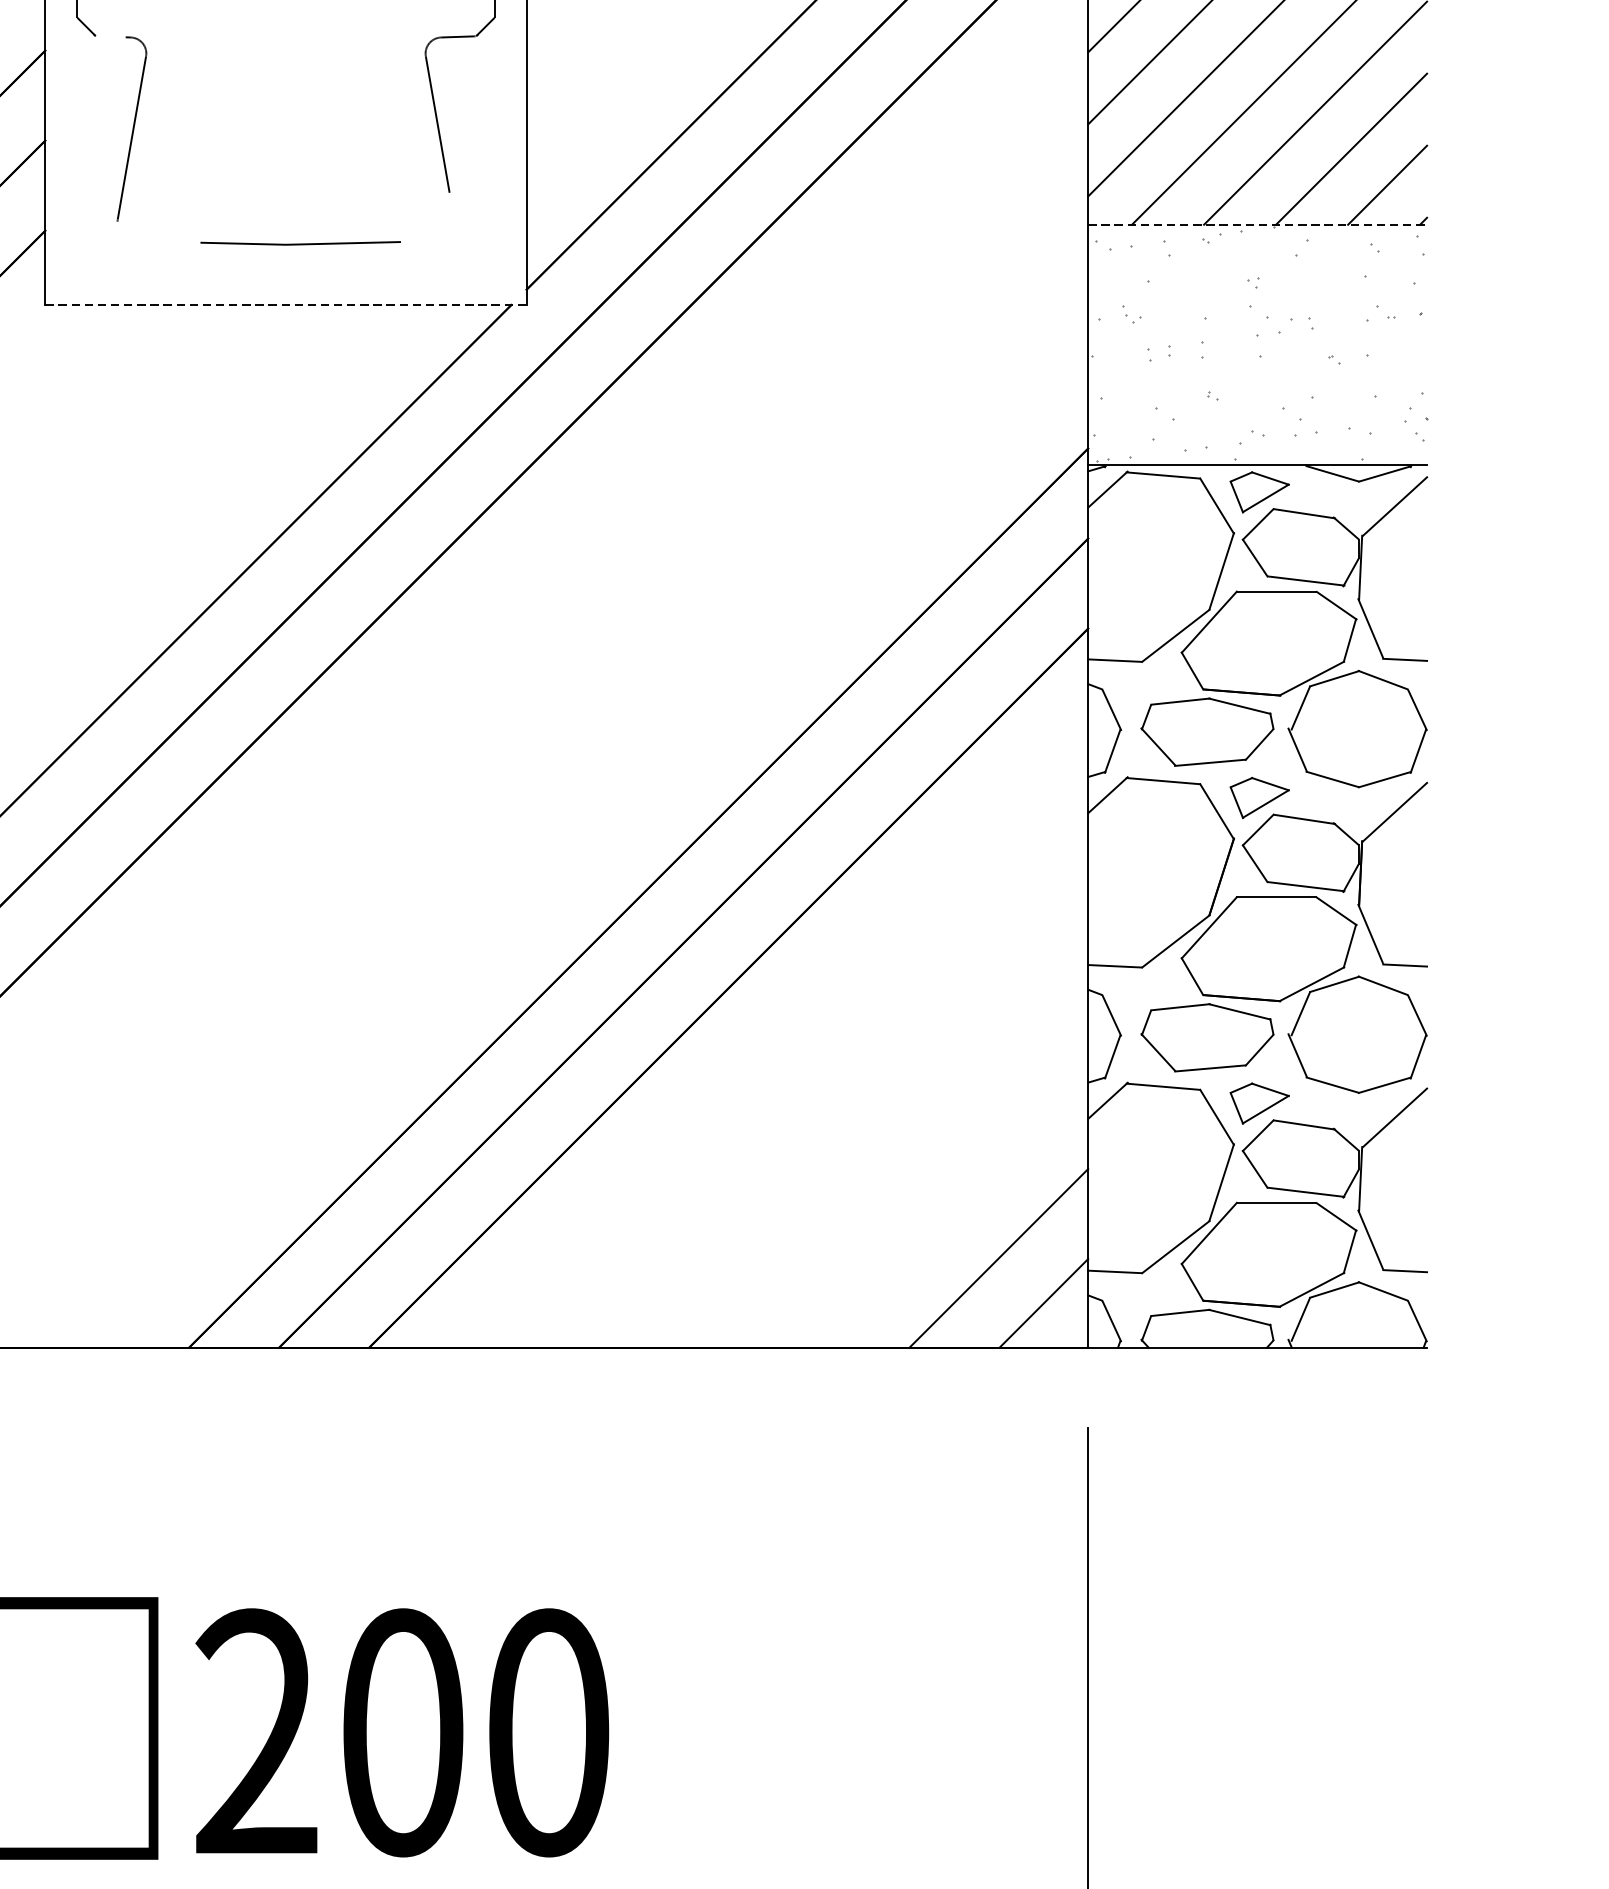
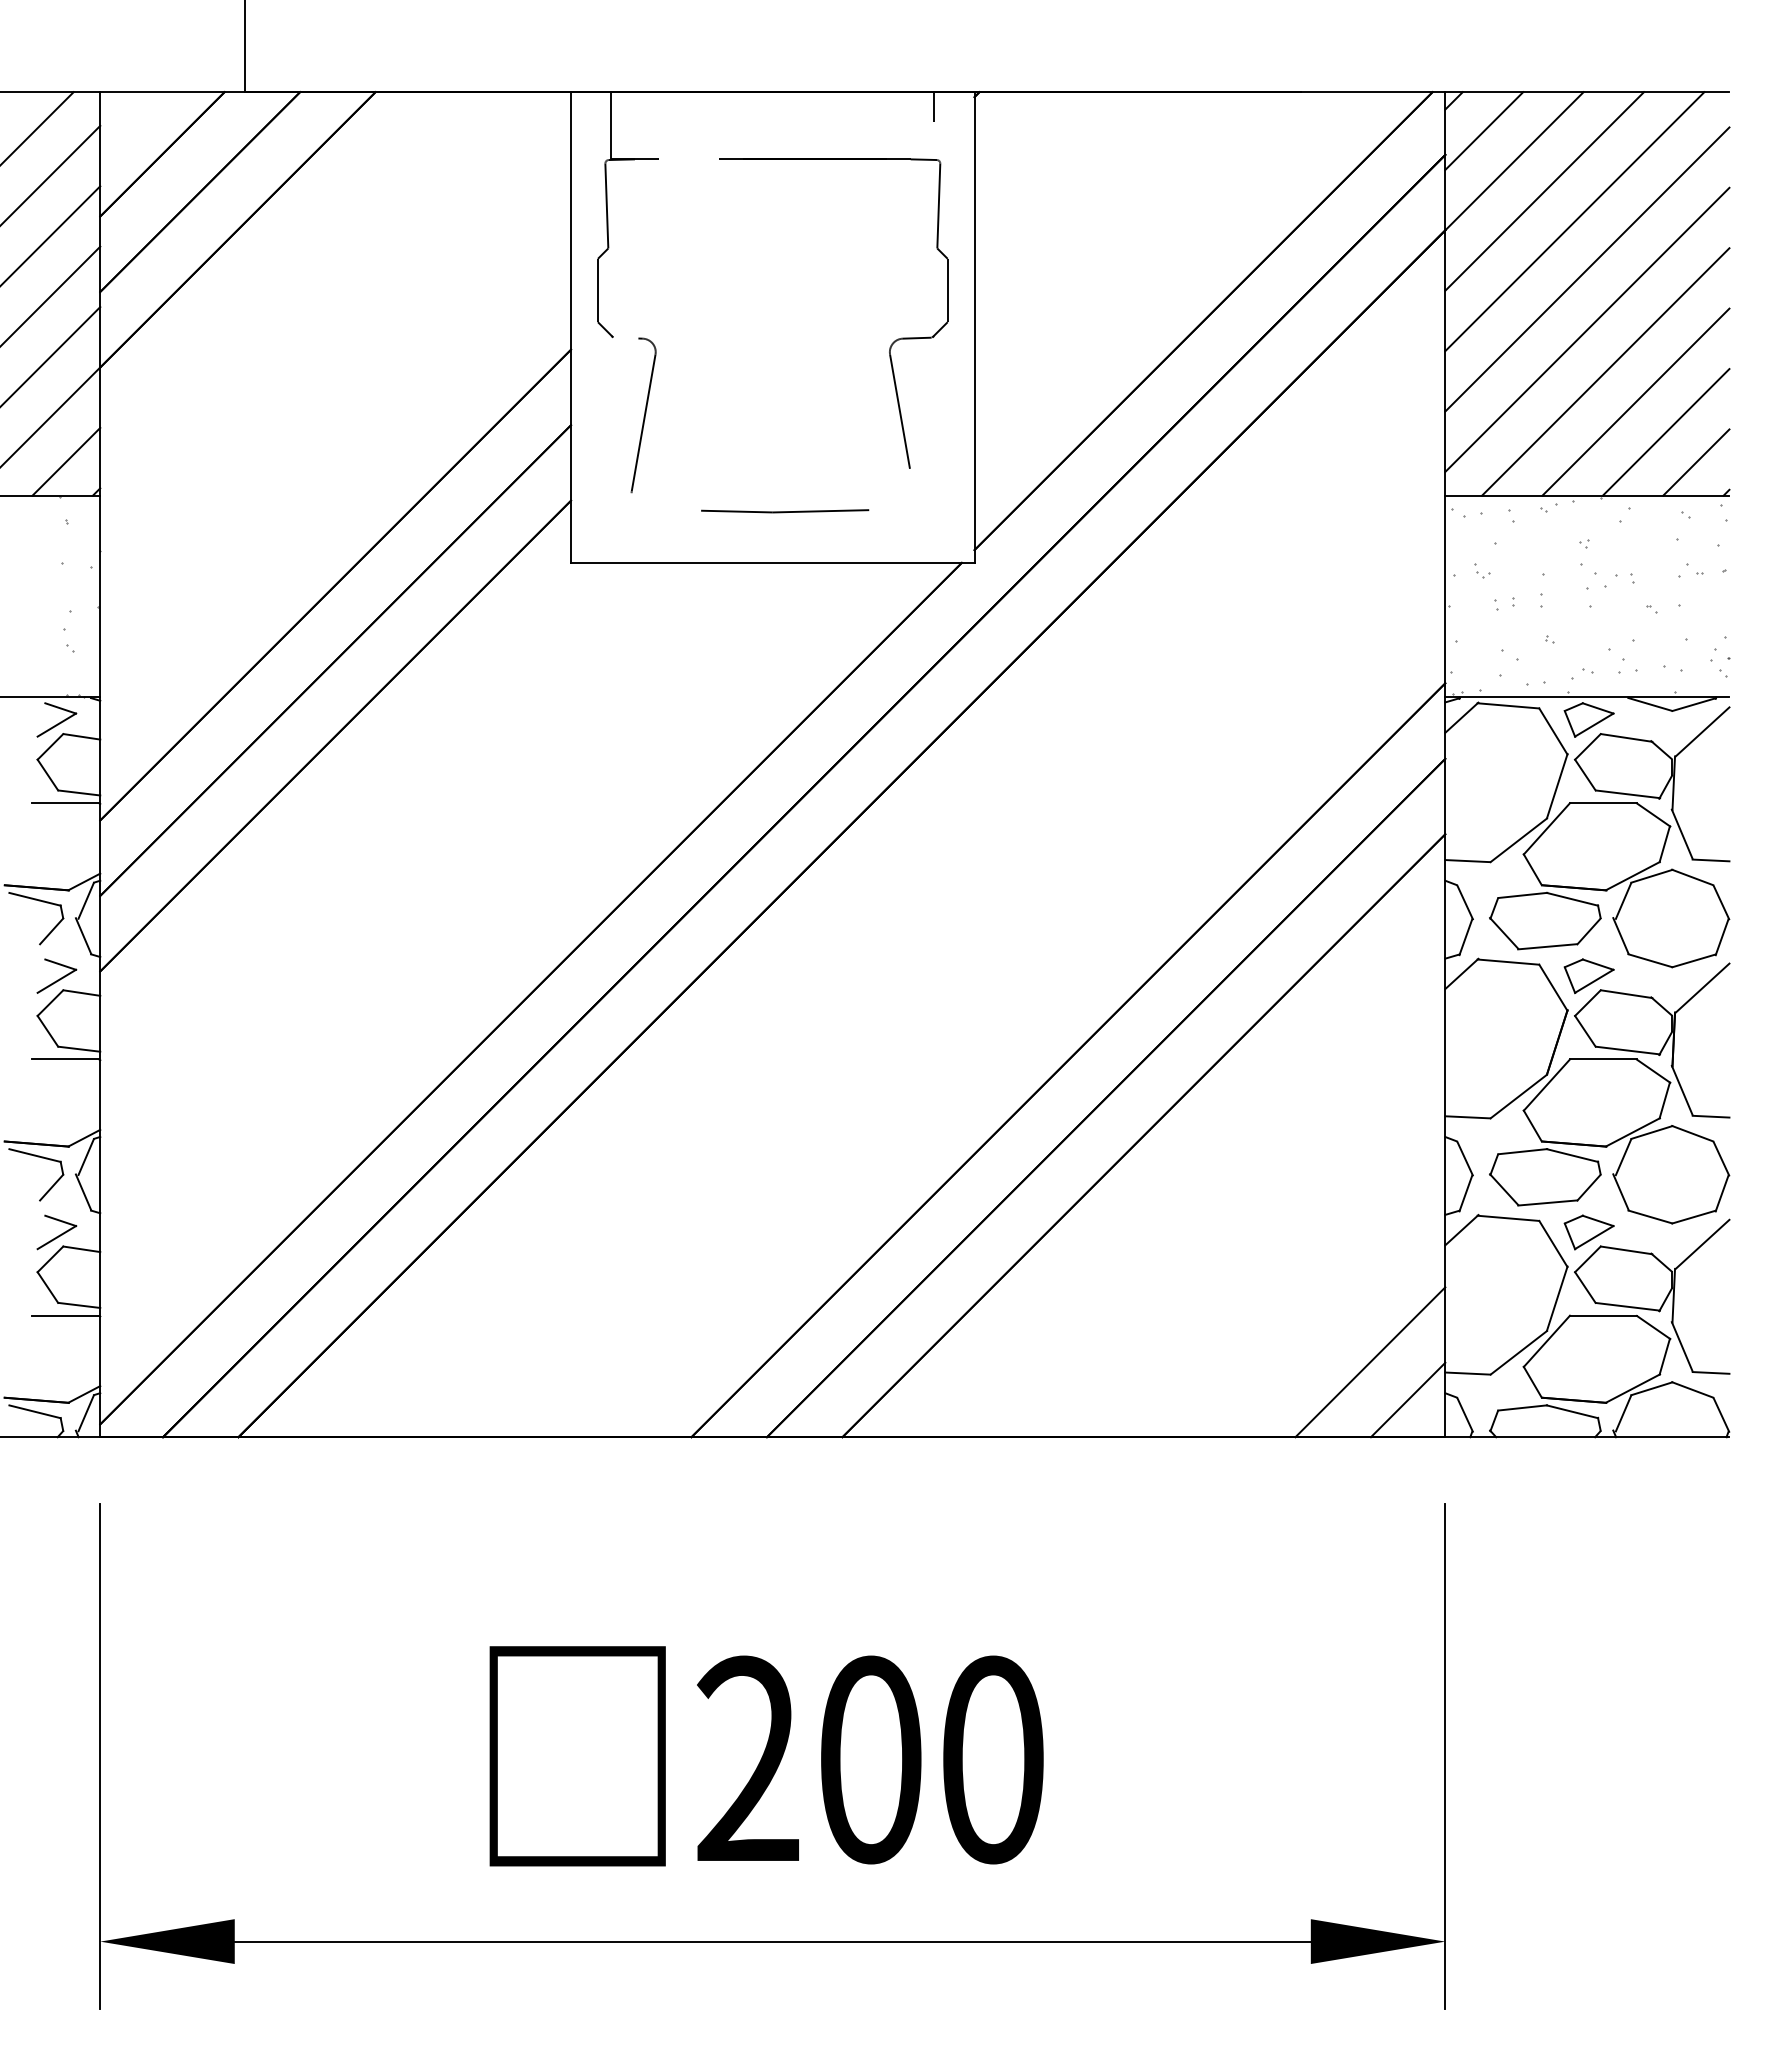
line: (1257, 224) -> (1587, 495), dashed -> solid
line: (285, 304) -> (772, 562), dashed -> solid

